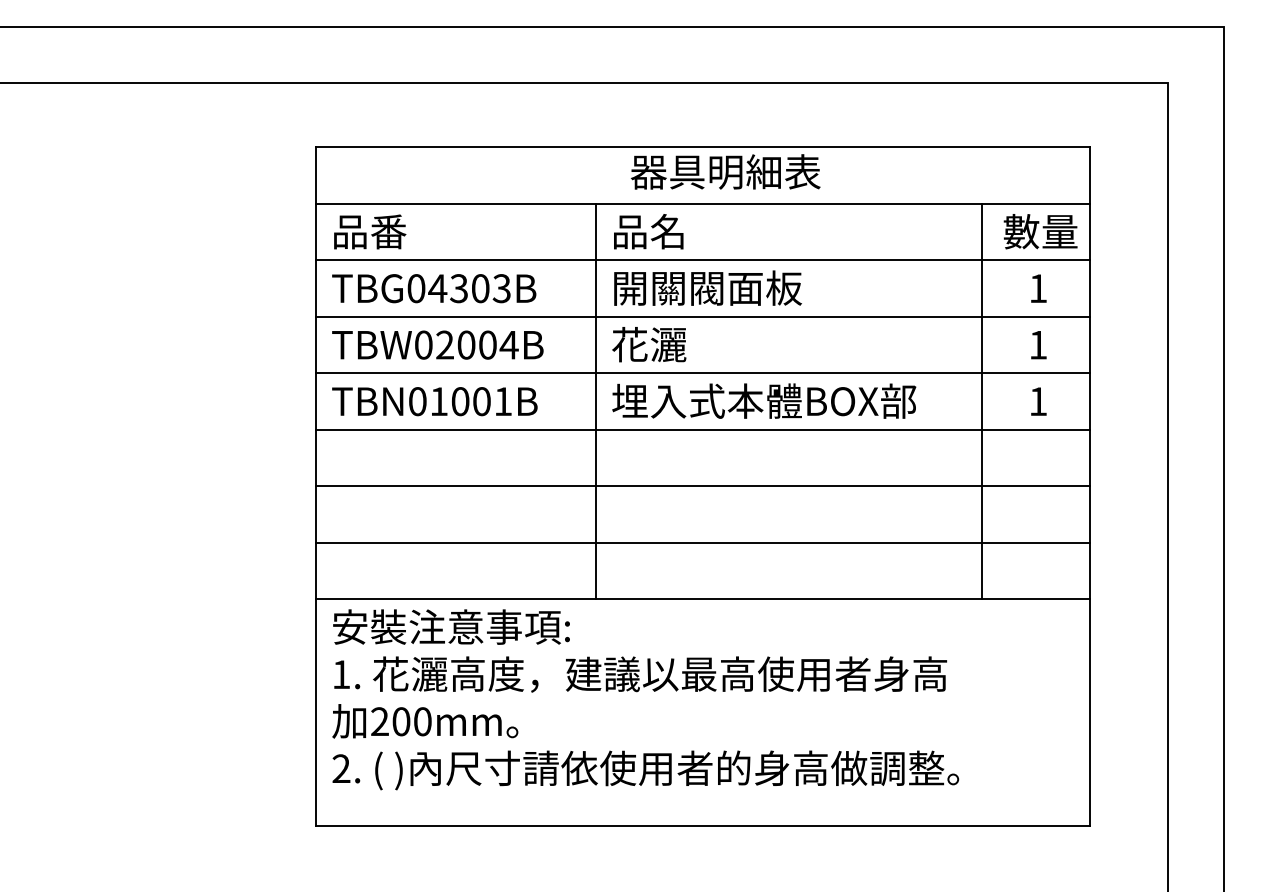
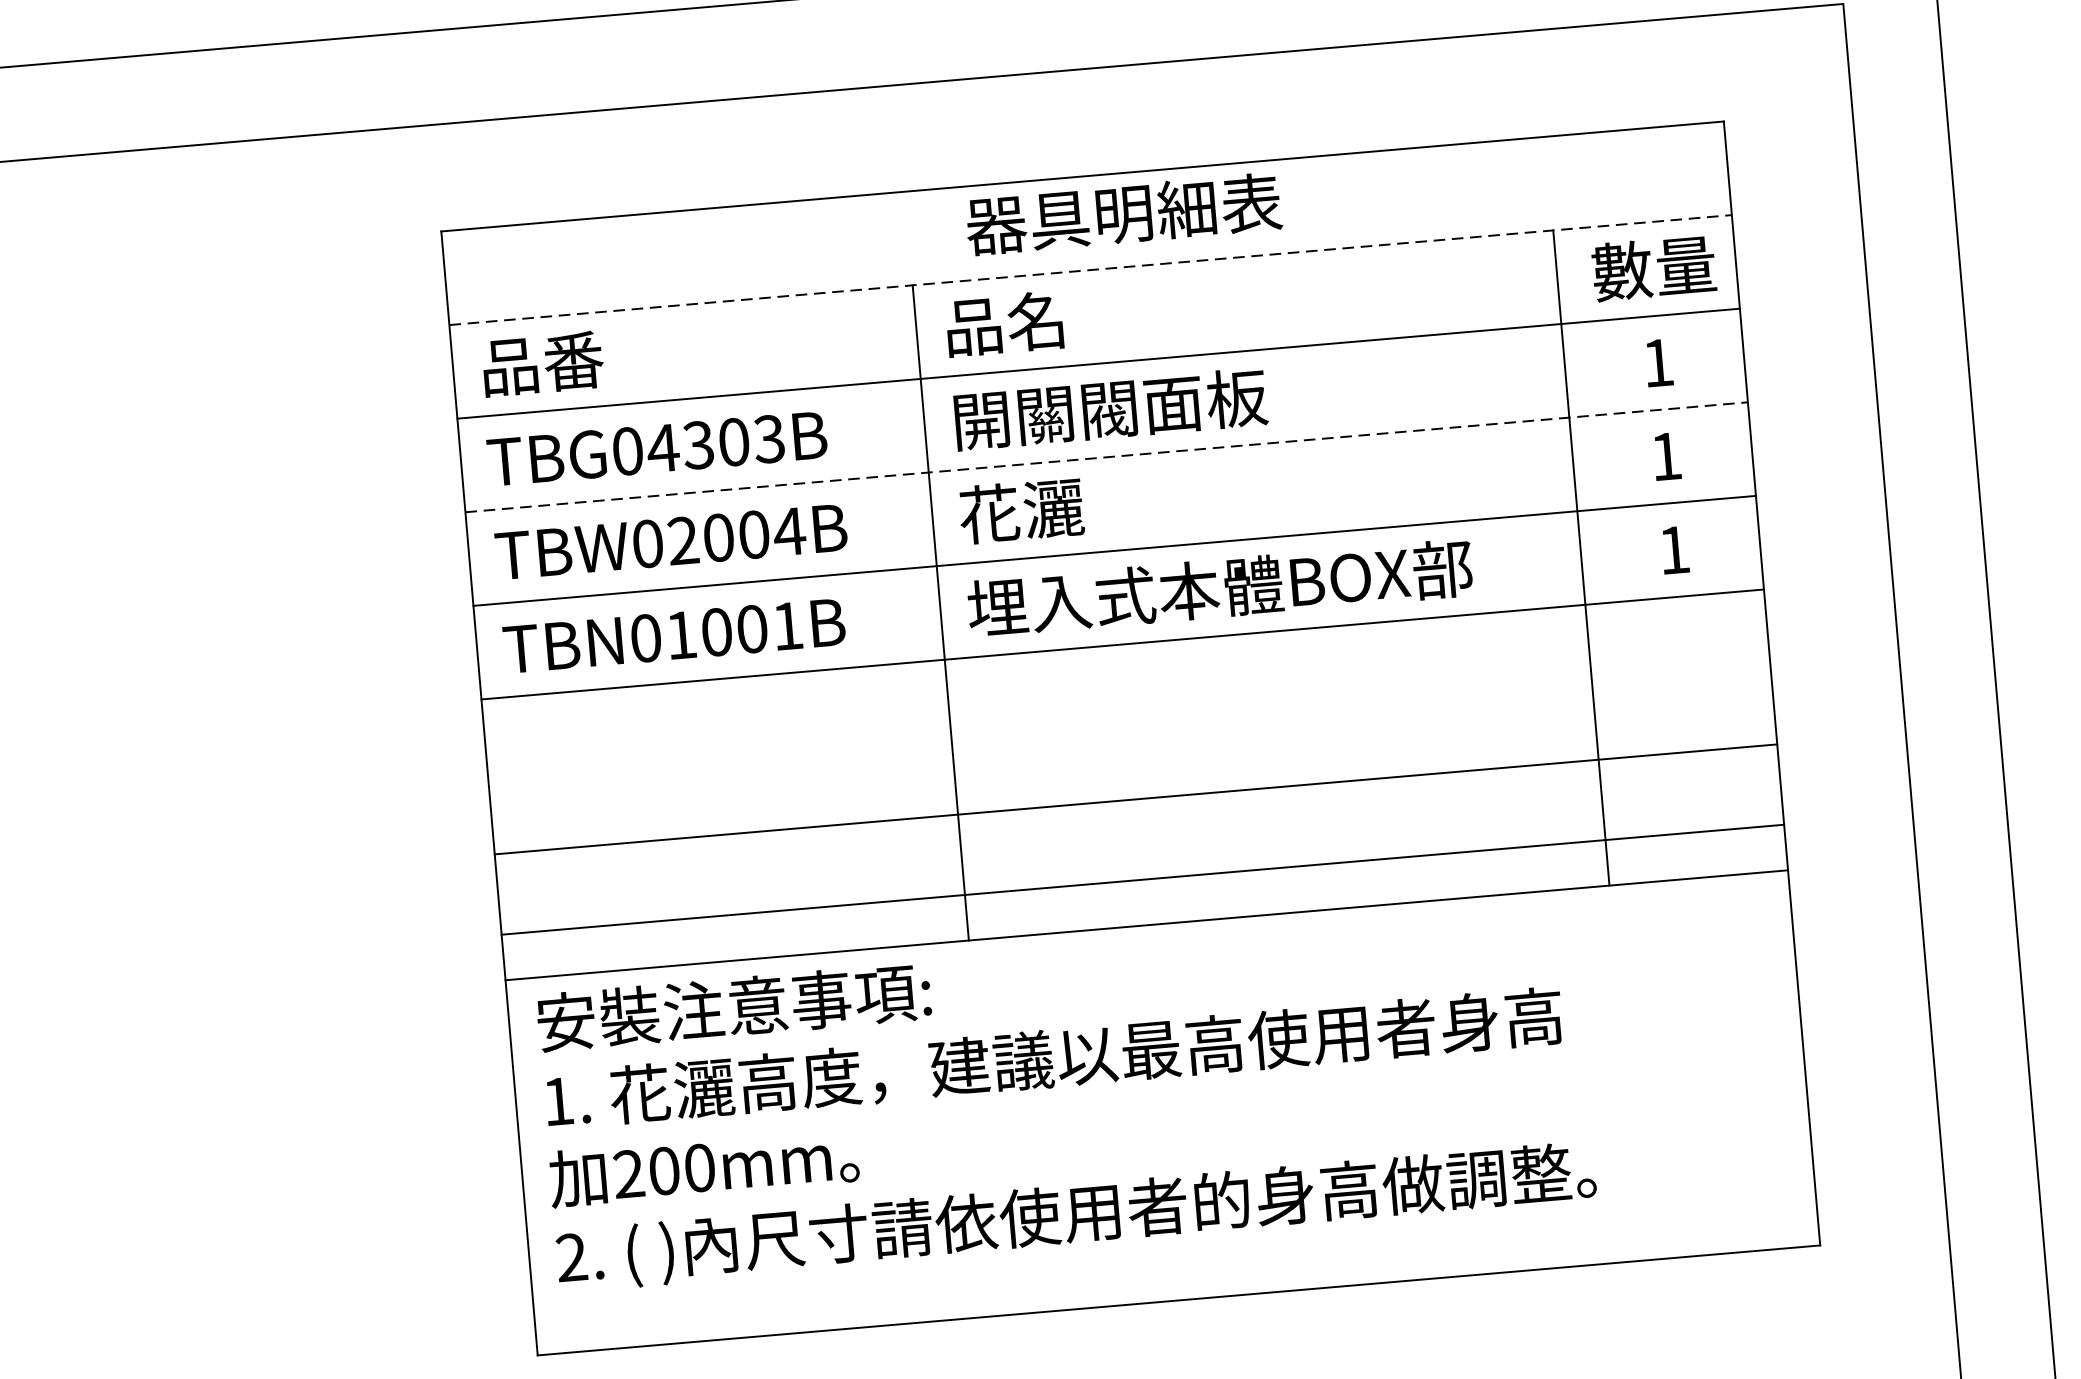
line: (703, 203) -> (1091, 269), solid -> dashed
line: (703, 316) -> (1107, 456), solid -> dashed
line: (703, 486) -> (1136, 799), moved
line: (703, 542) -> (1143, 879), moved

